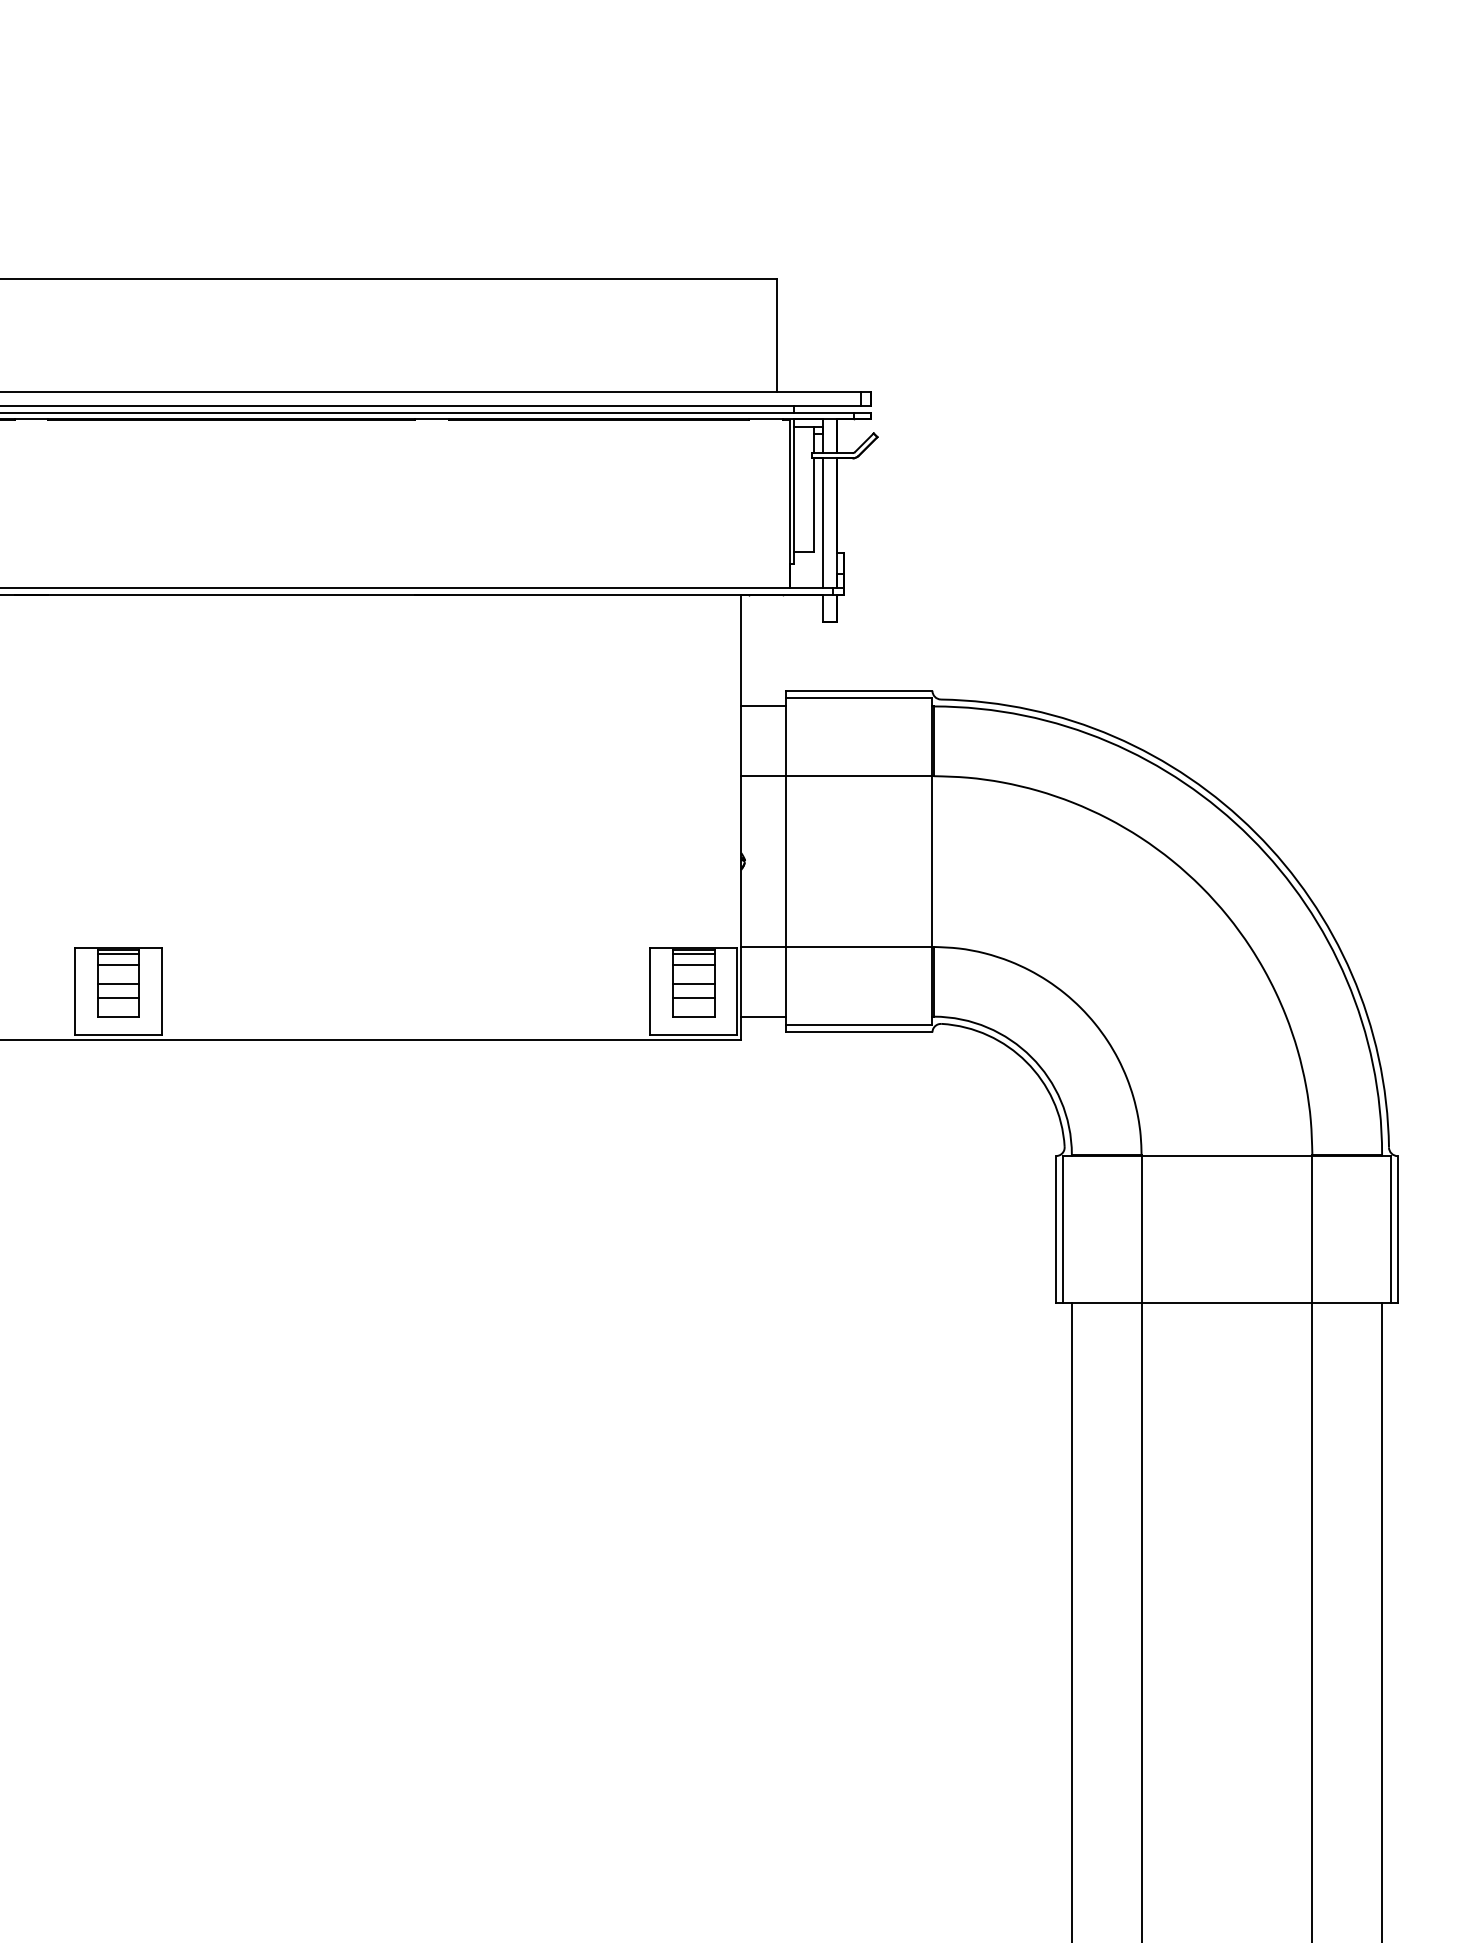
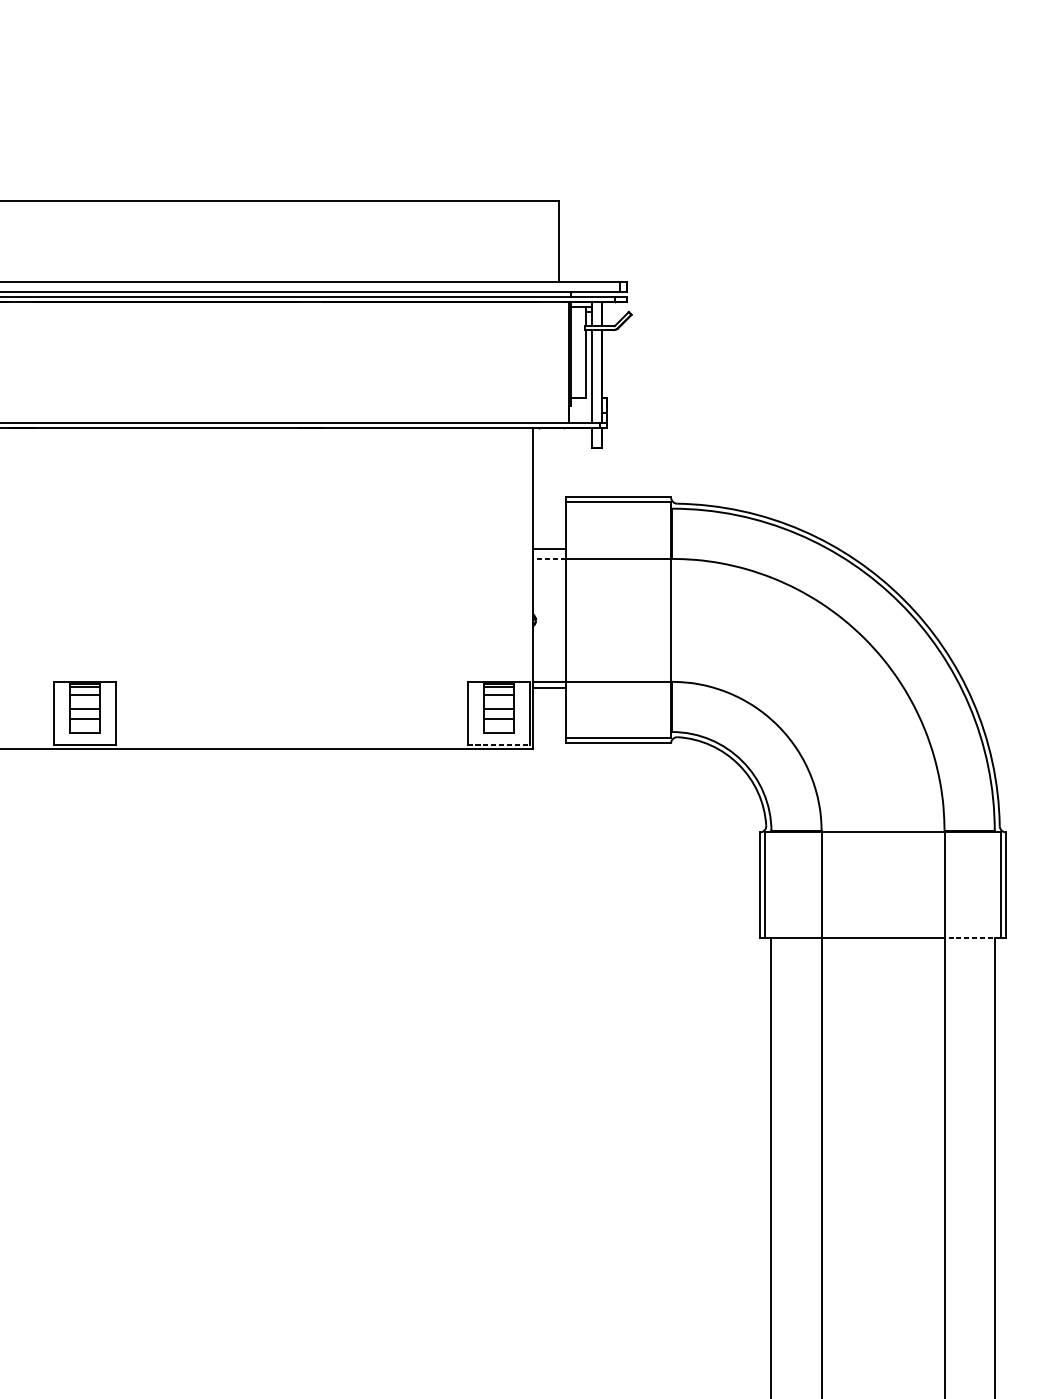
line: (763, 706) -> (549, 549), moved
line: (763, 776) -> (549, 559), solid -> dashed
line: (763, 1016) -> (549, 687), moved
line: (693, 1034) -> (499, 744), solid -> dashed
line: (1351, 1302) -> (972, 937), solid -> dashed

